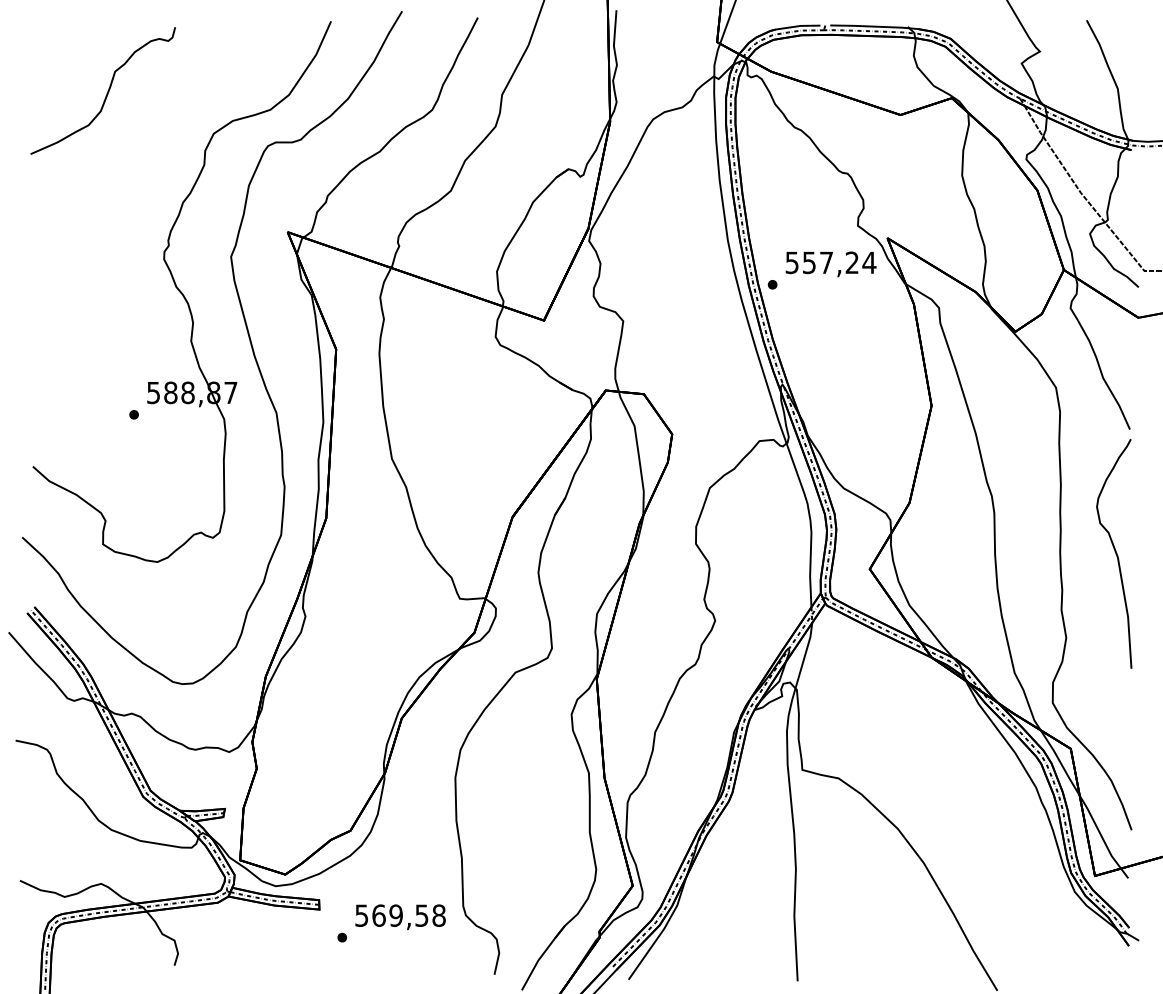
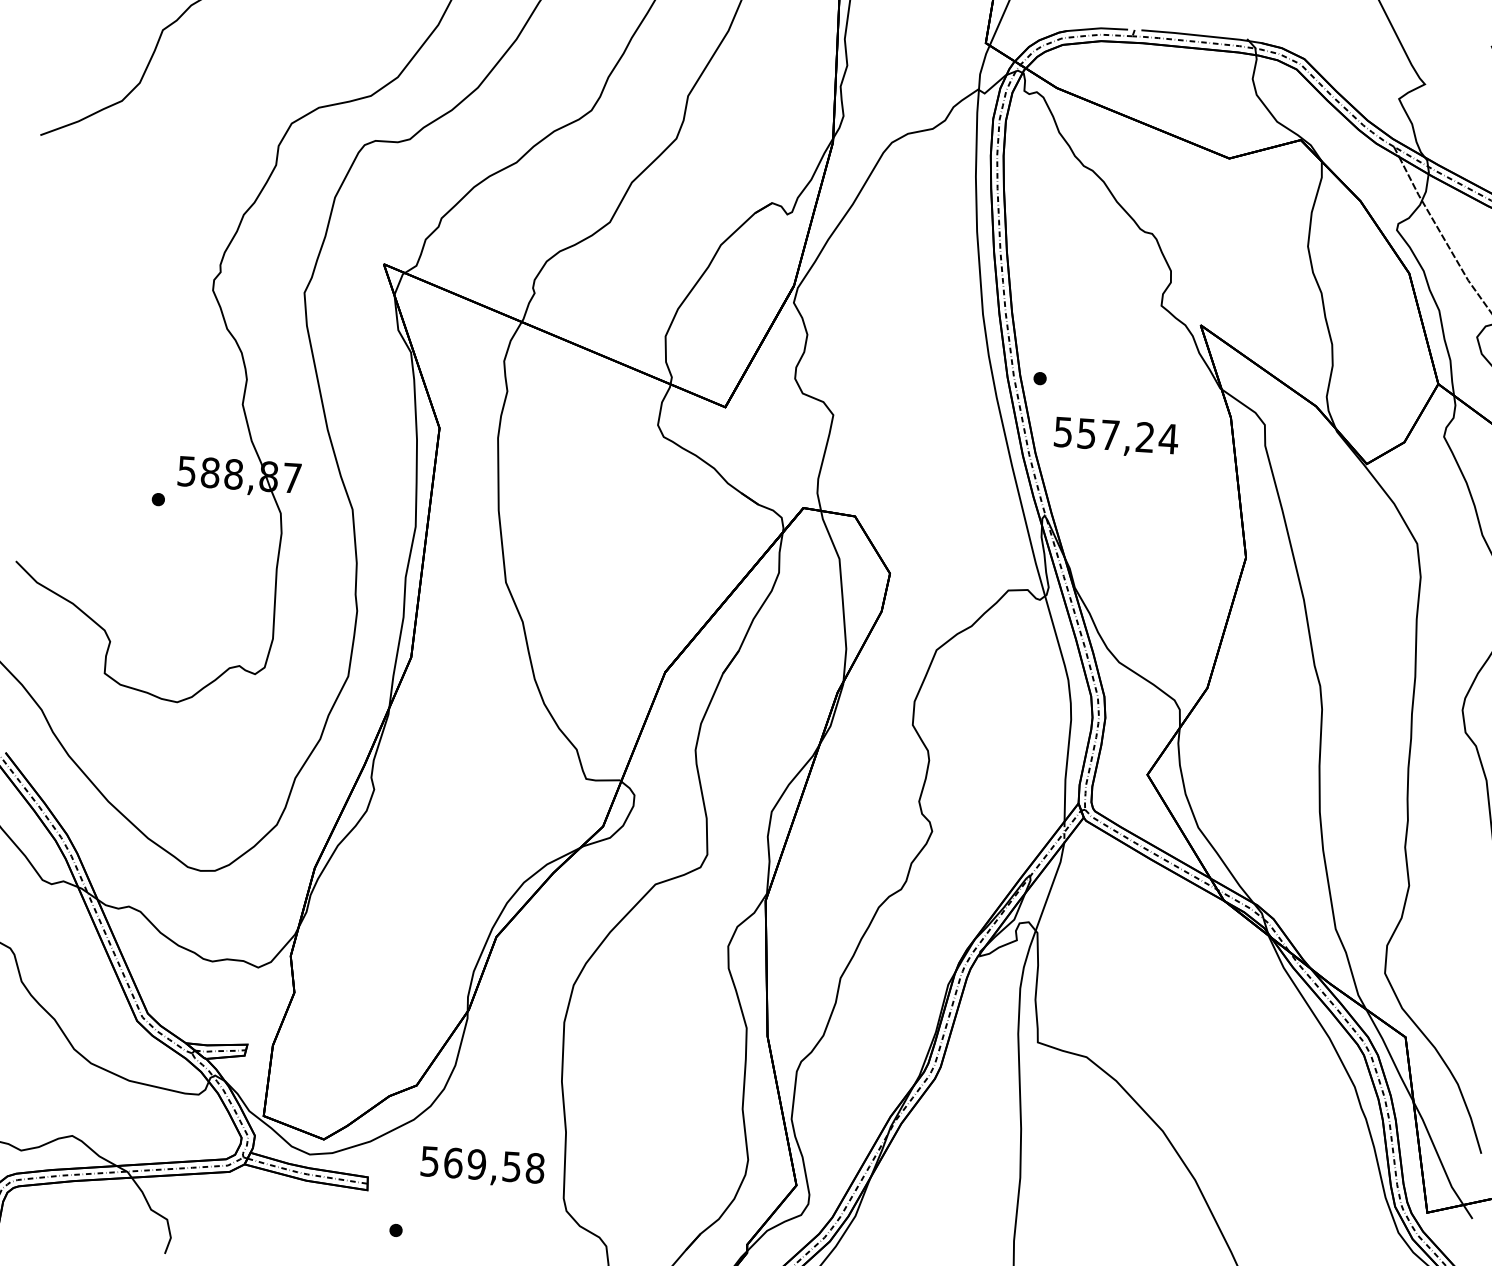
text: (830, 264) -> (1115, 437), moved
text: (400, 917) -> (482, 1167), moved

